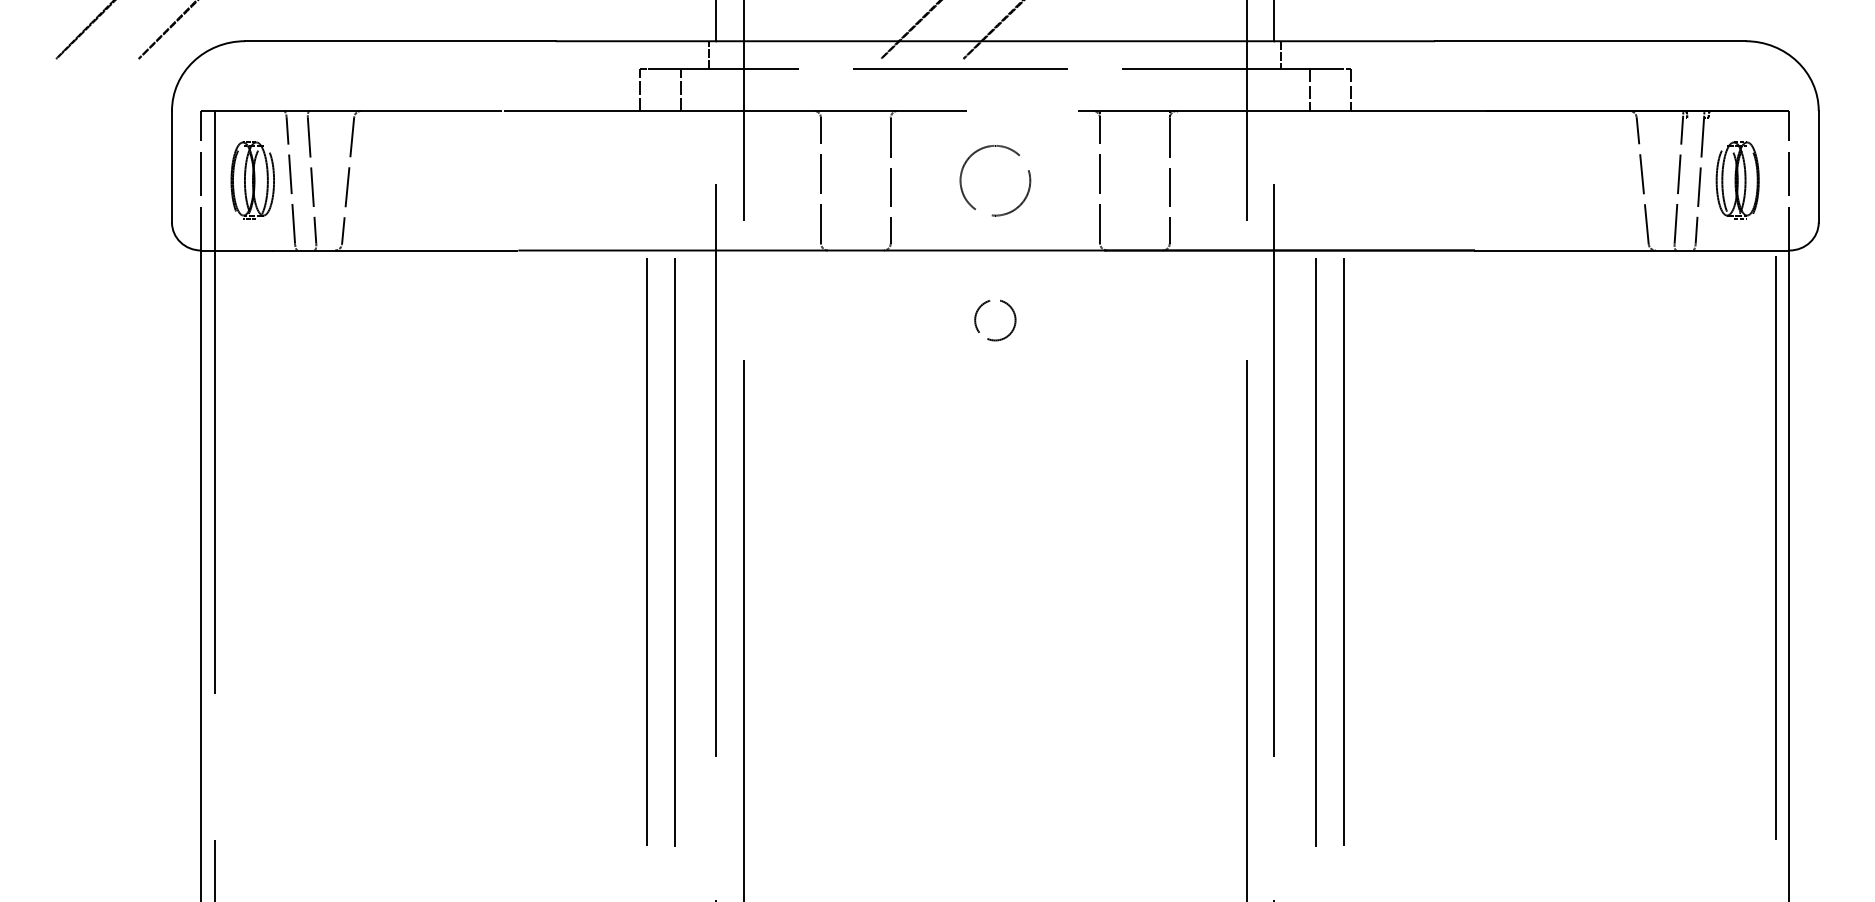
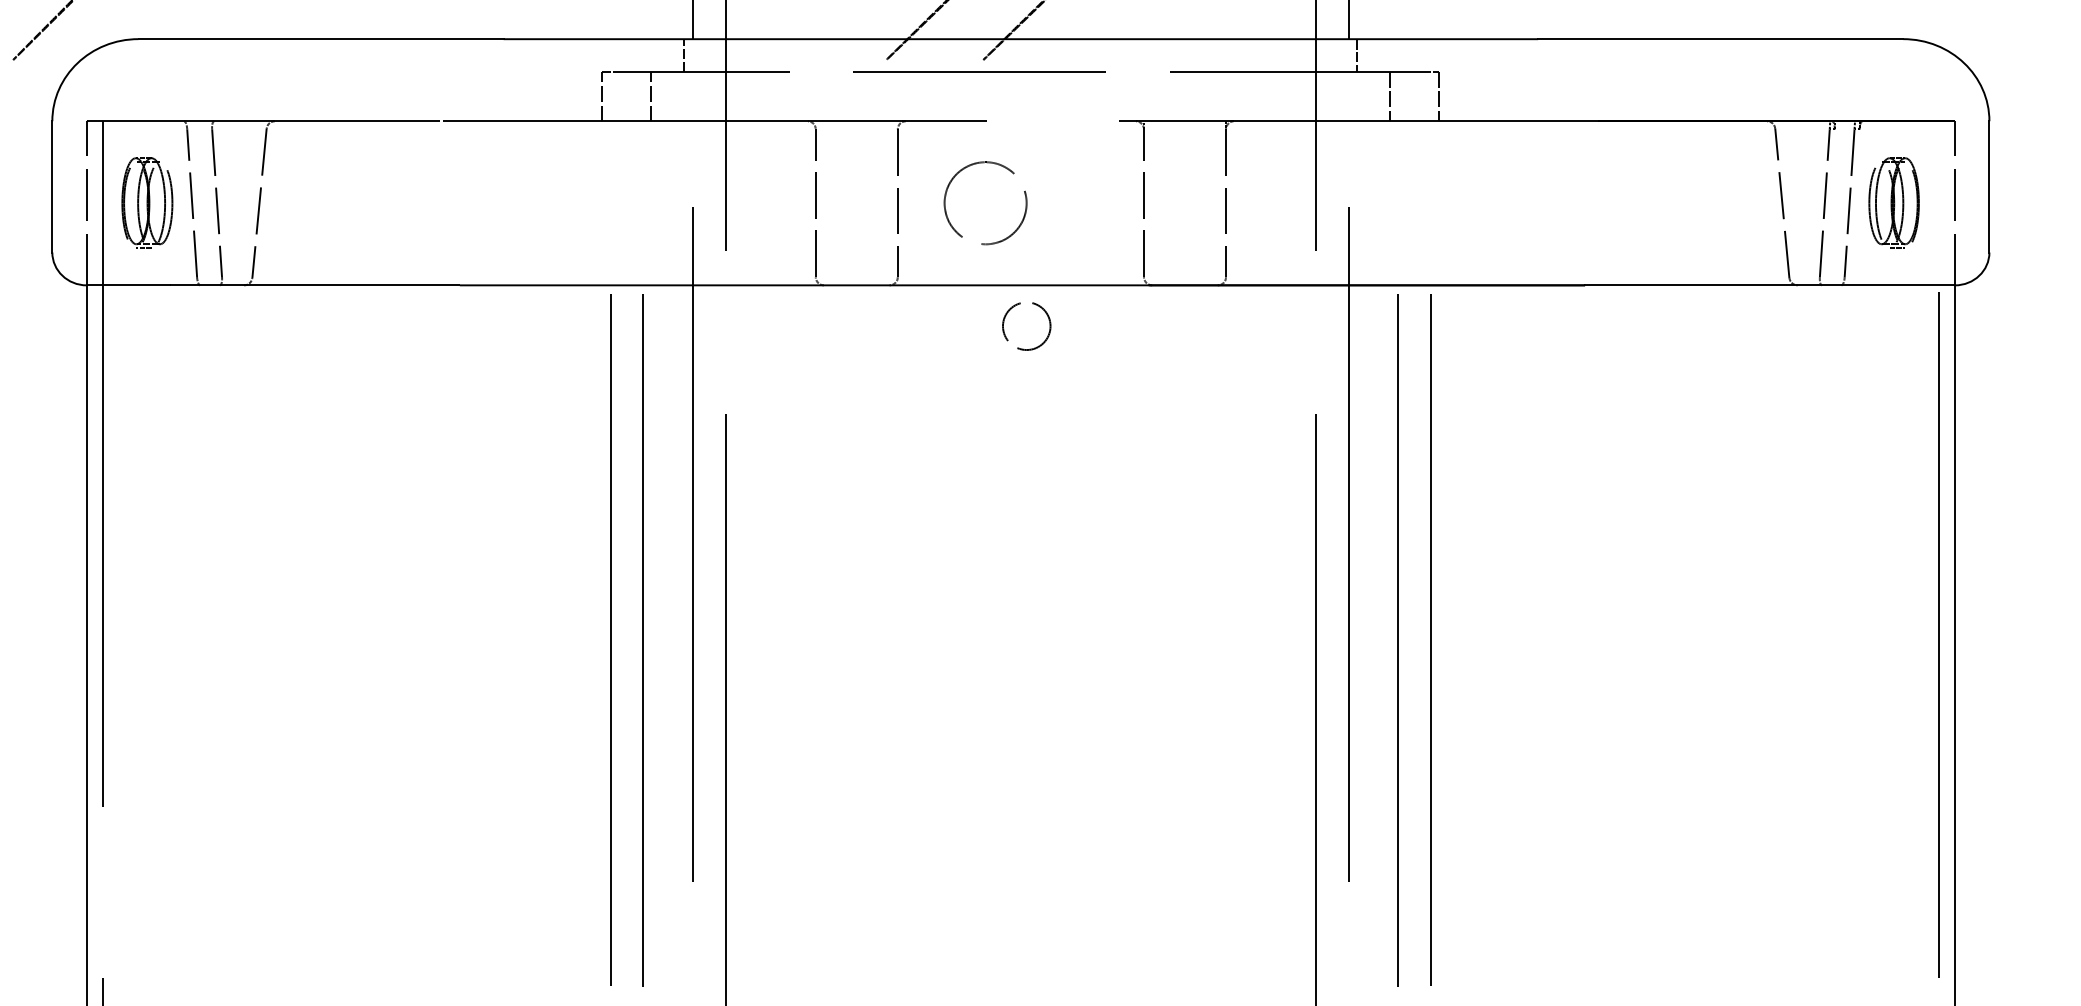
part: (1013, 152) -> (1006, 170), moved
circle: (995, 320) -> (1026, 326), moved

